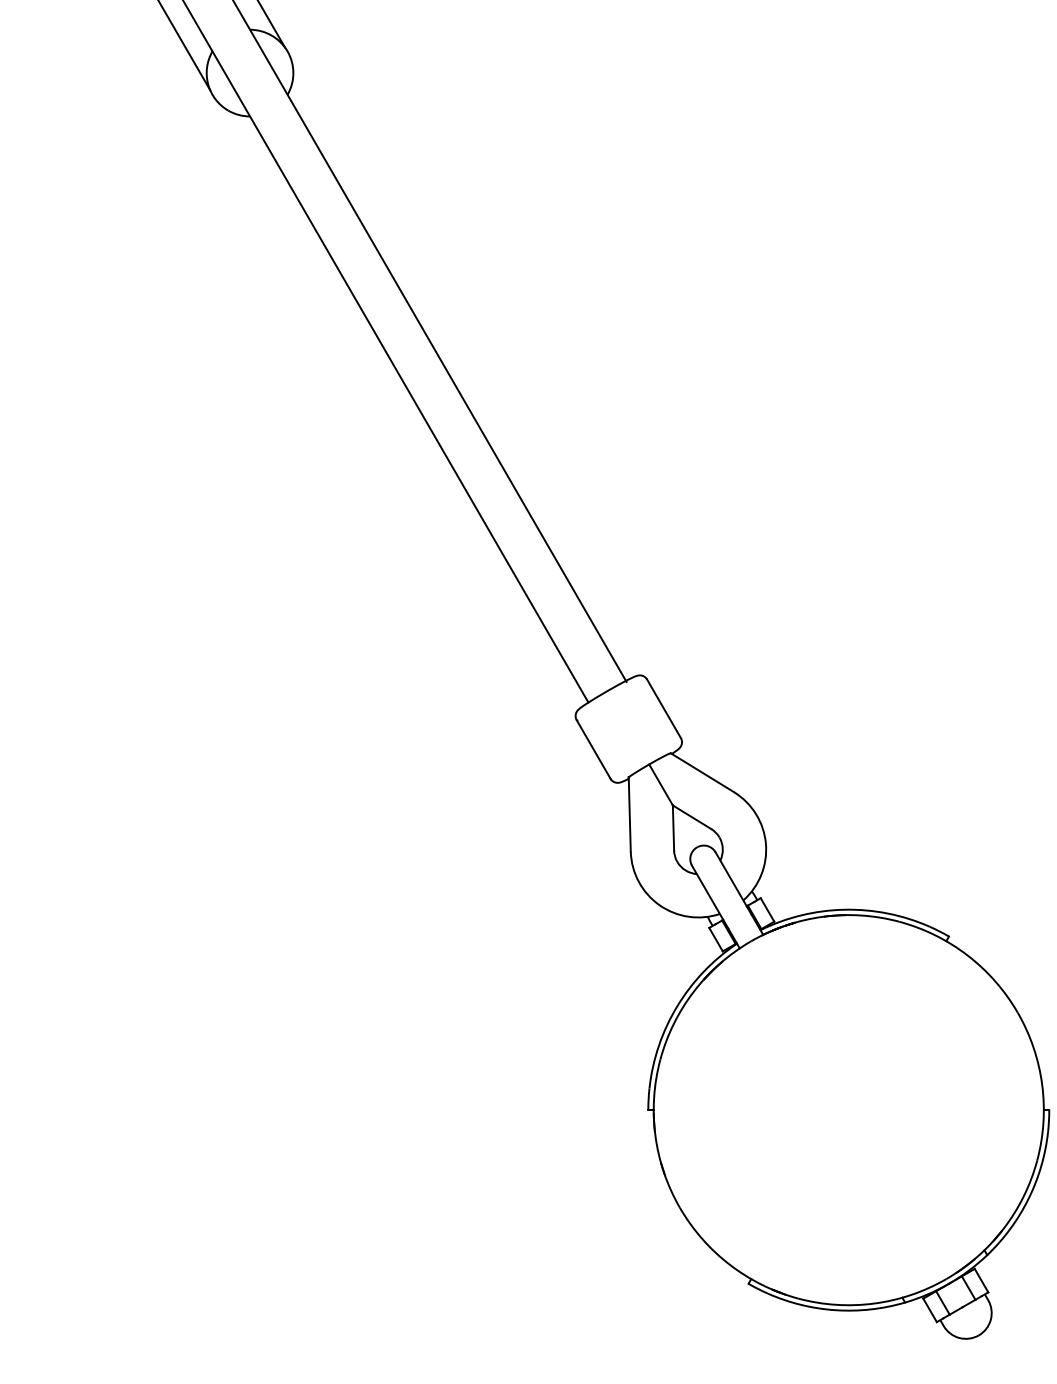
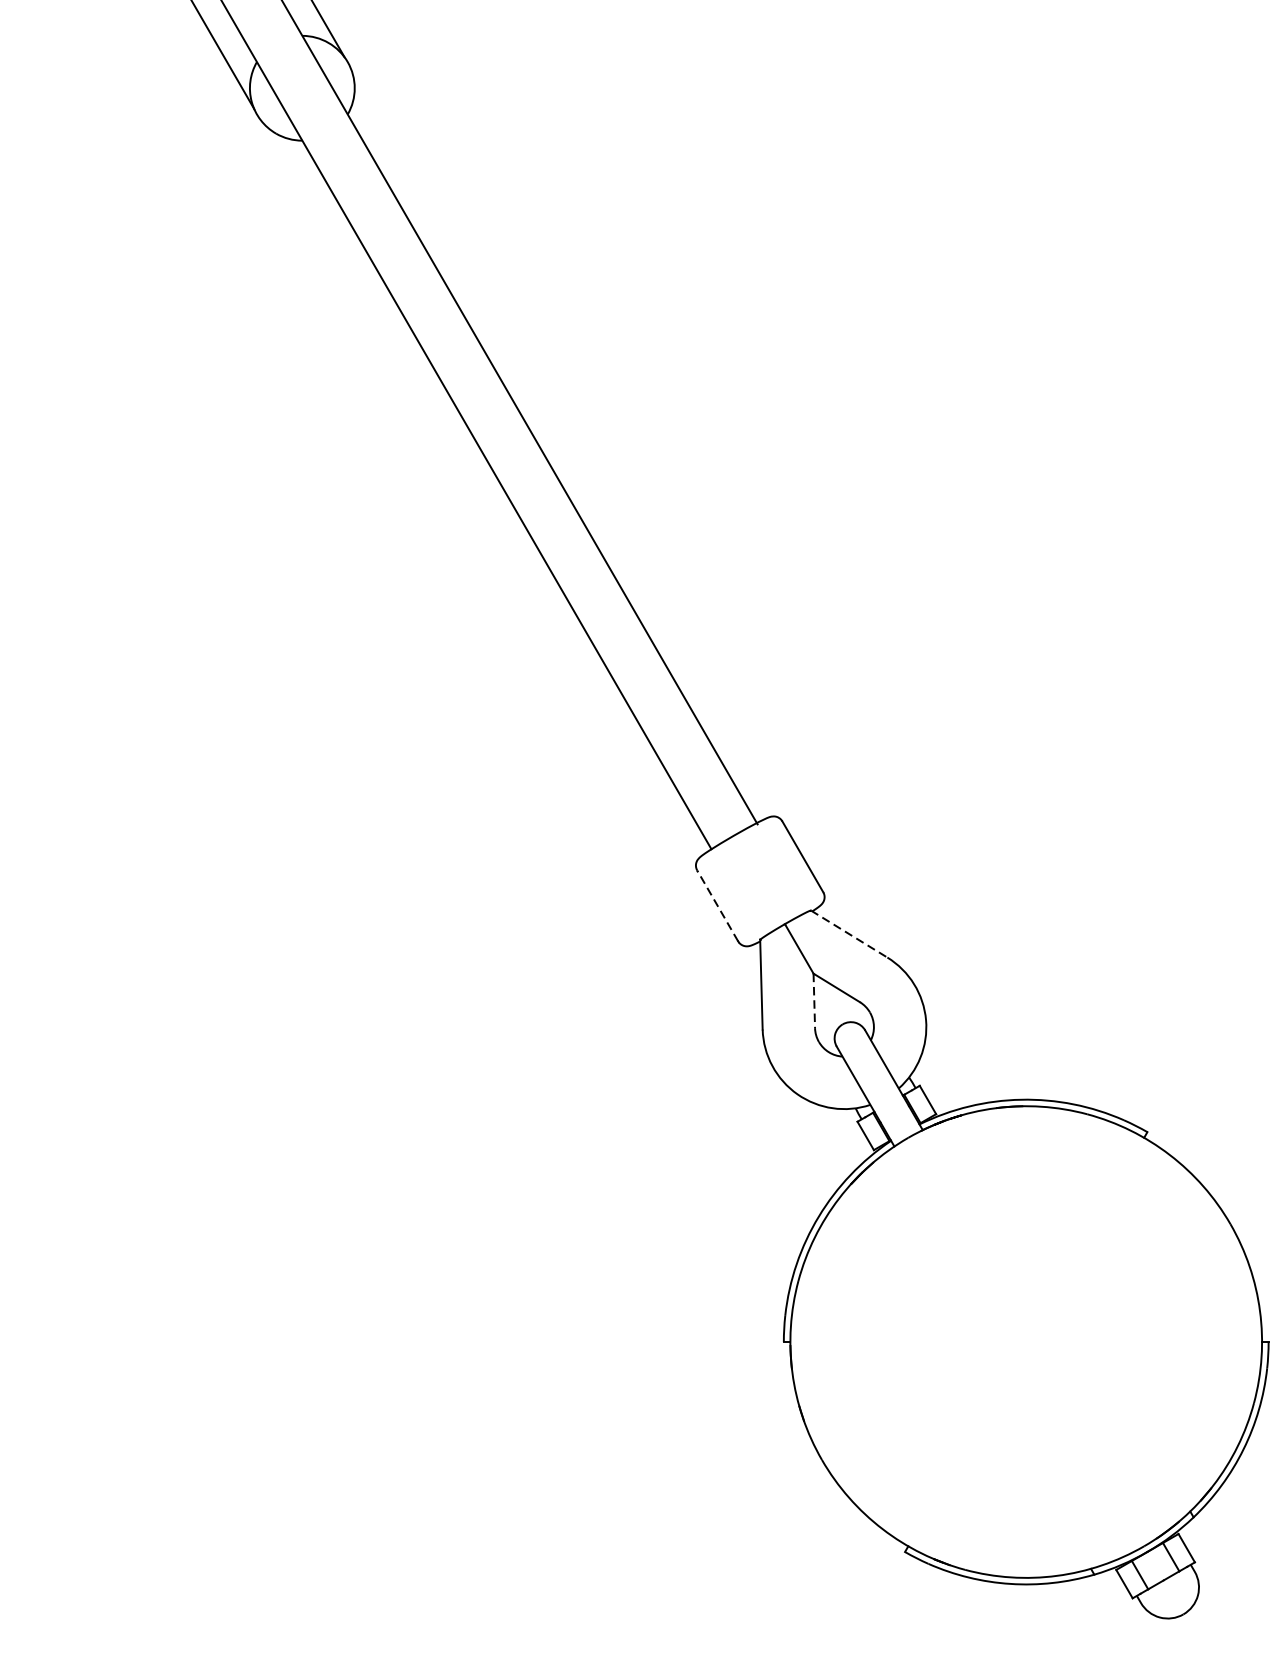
line: (593, 749) -> (717, 906), solid -> dashed
line: (702, 772) -> (849, 933), solid -> dashed
line: (673, 827) -> (814, 1000), solid -> dashed

